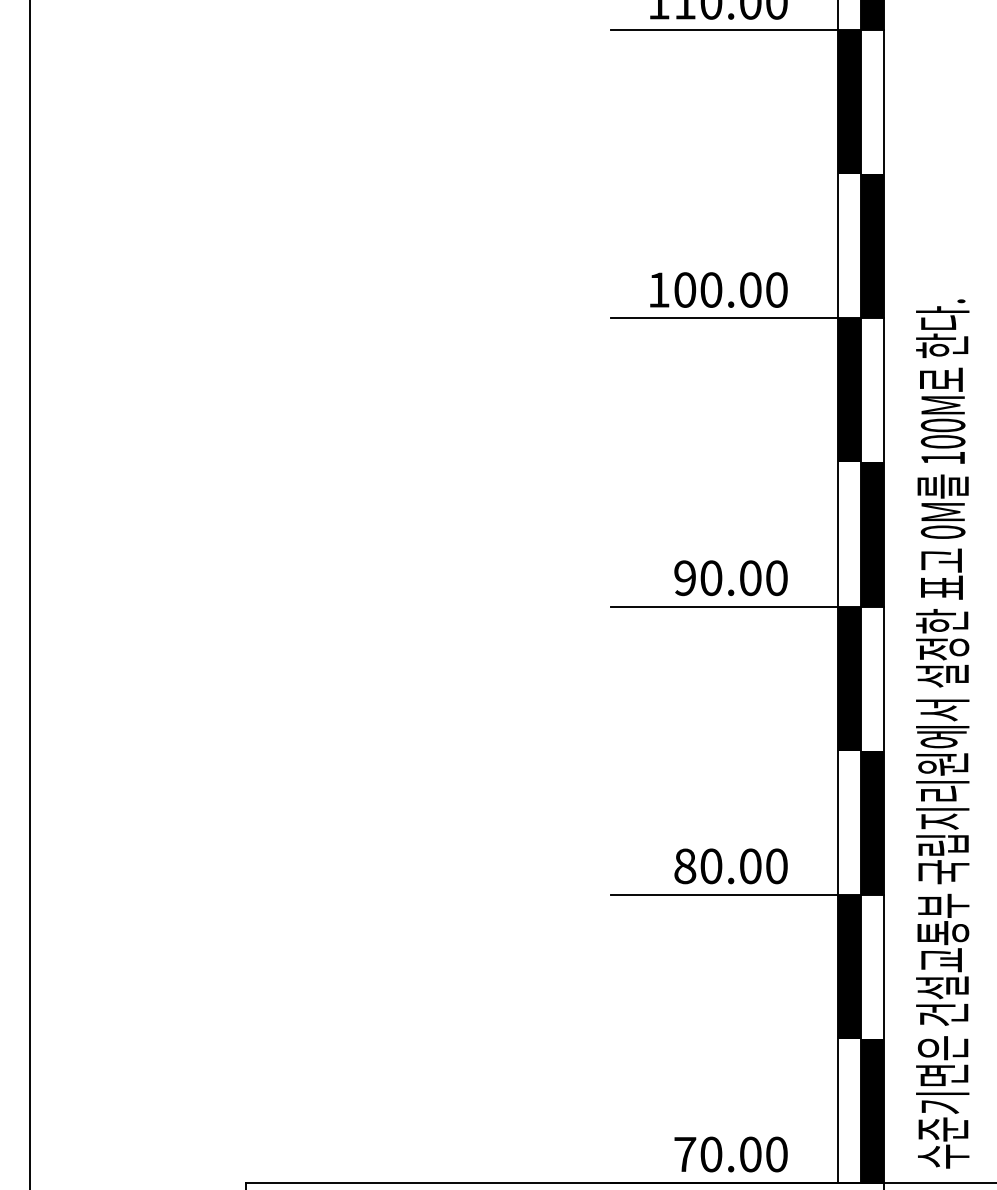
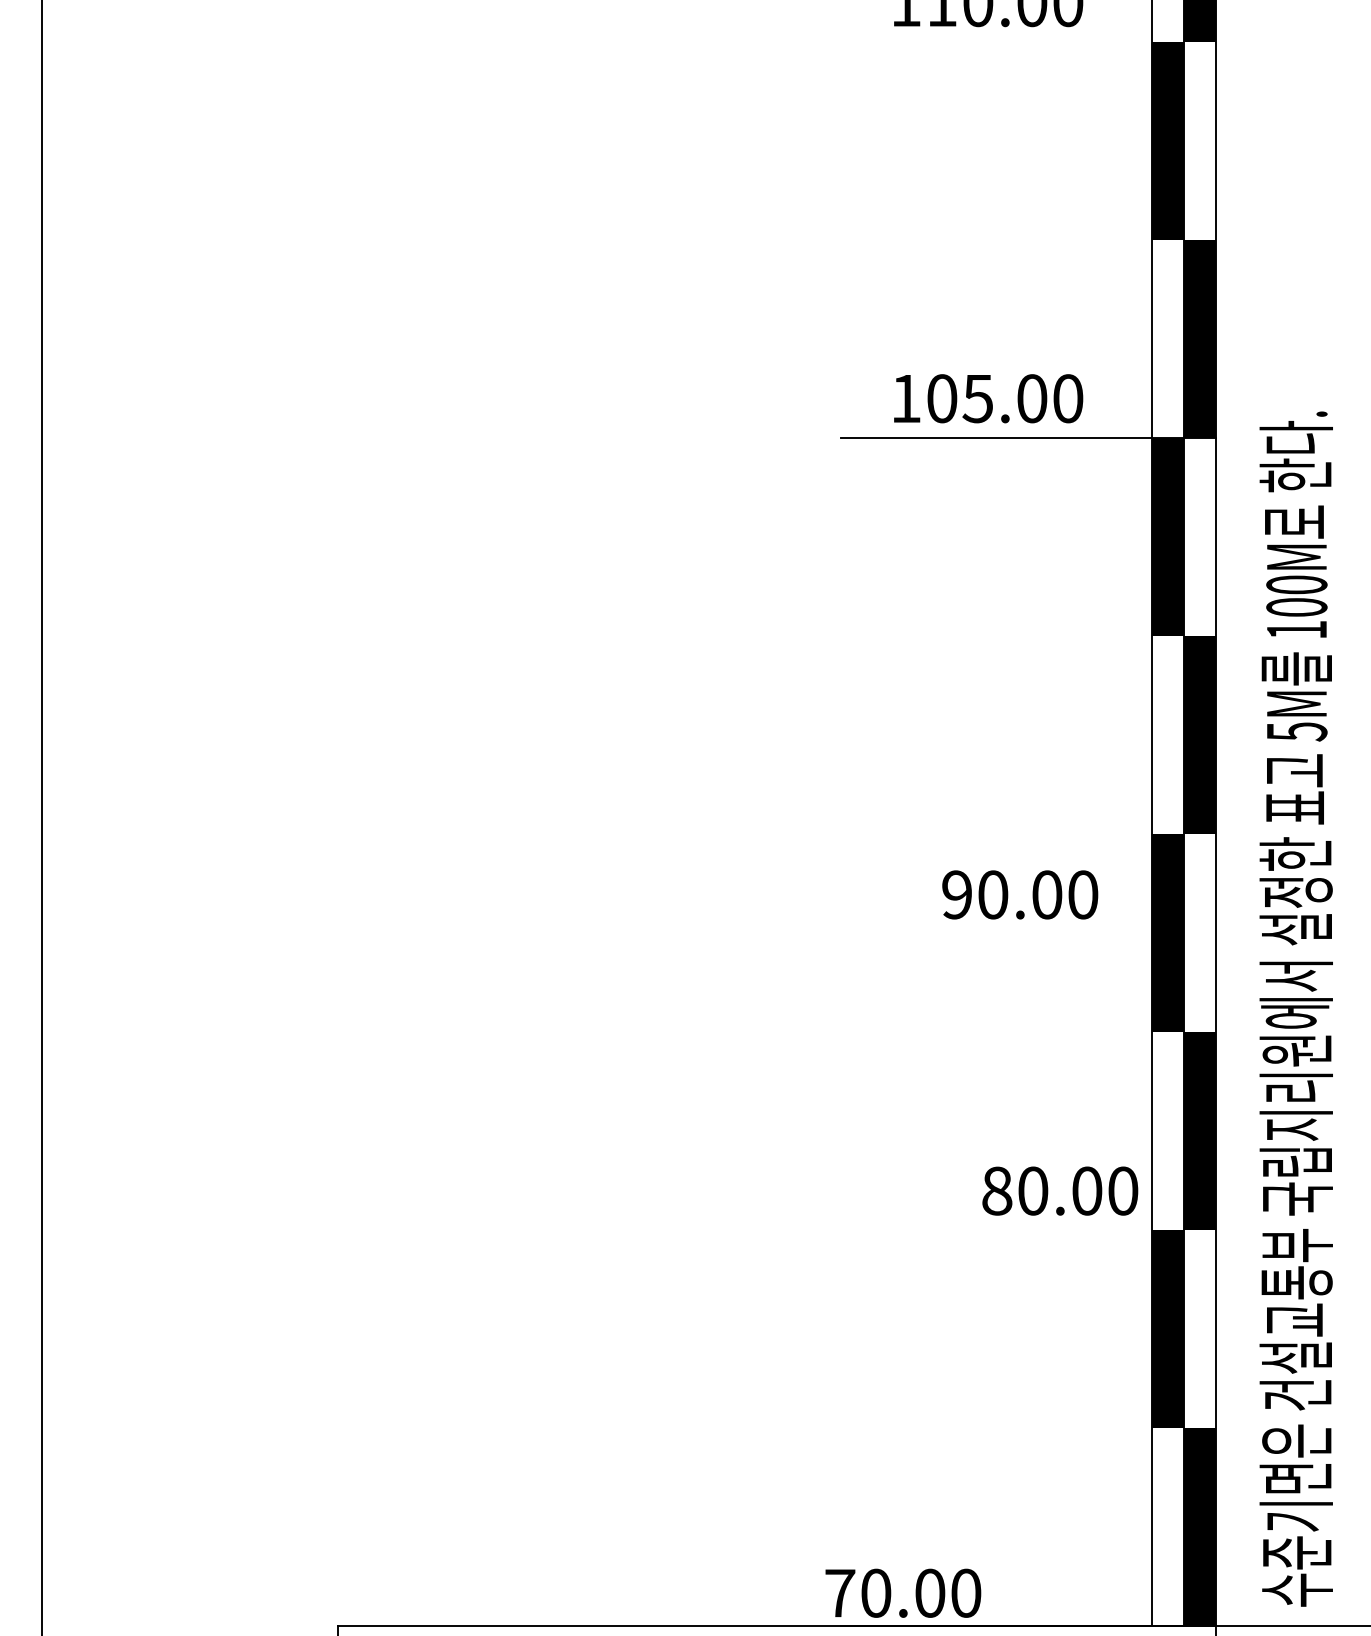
line: (747, 30) -> (1027, 41), removed
text: (710, 289) -> (977, 398), 100.00 -> 105.00
text: (942, 532) -> (1296, 731), 0M -> 5M
text: (731, 577) -> (1020, 894), moved
line: (747, 606) -> (1027, 833), removed
text: (731, 865) -> (1060, 1190), moved
line: (747, 895) -> (1027, 1230), removed
text: (731, 1153) -> (903, 1592), moved

